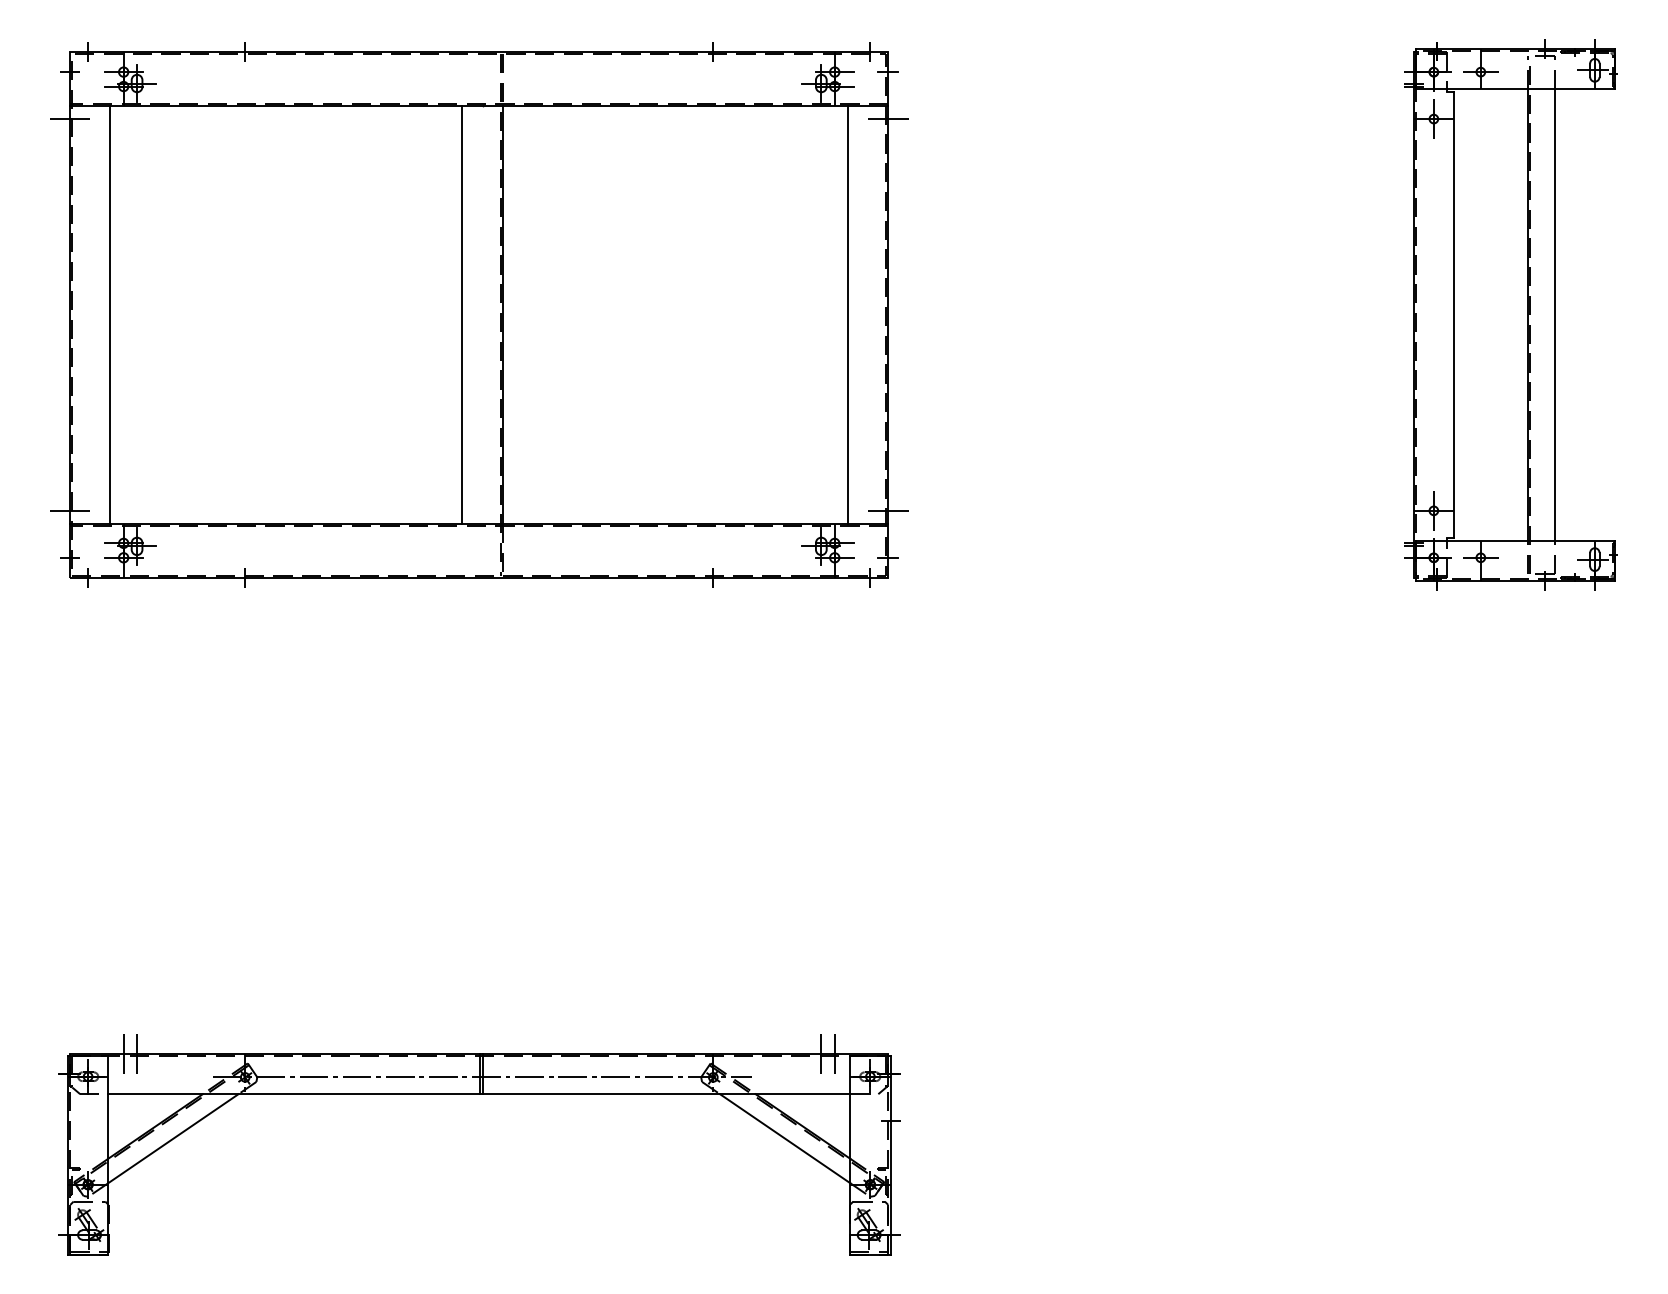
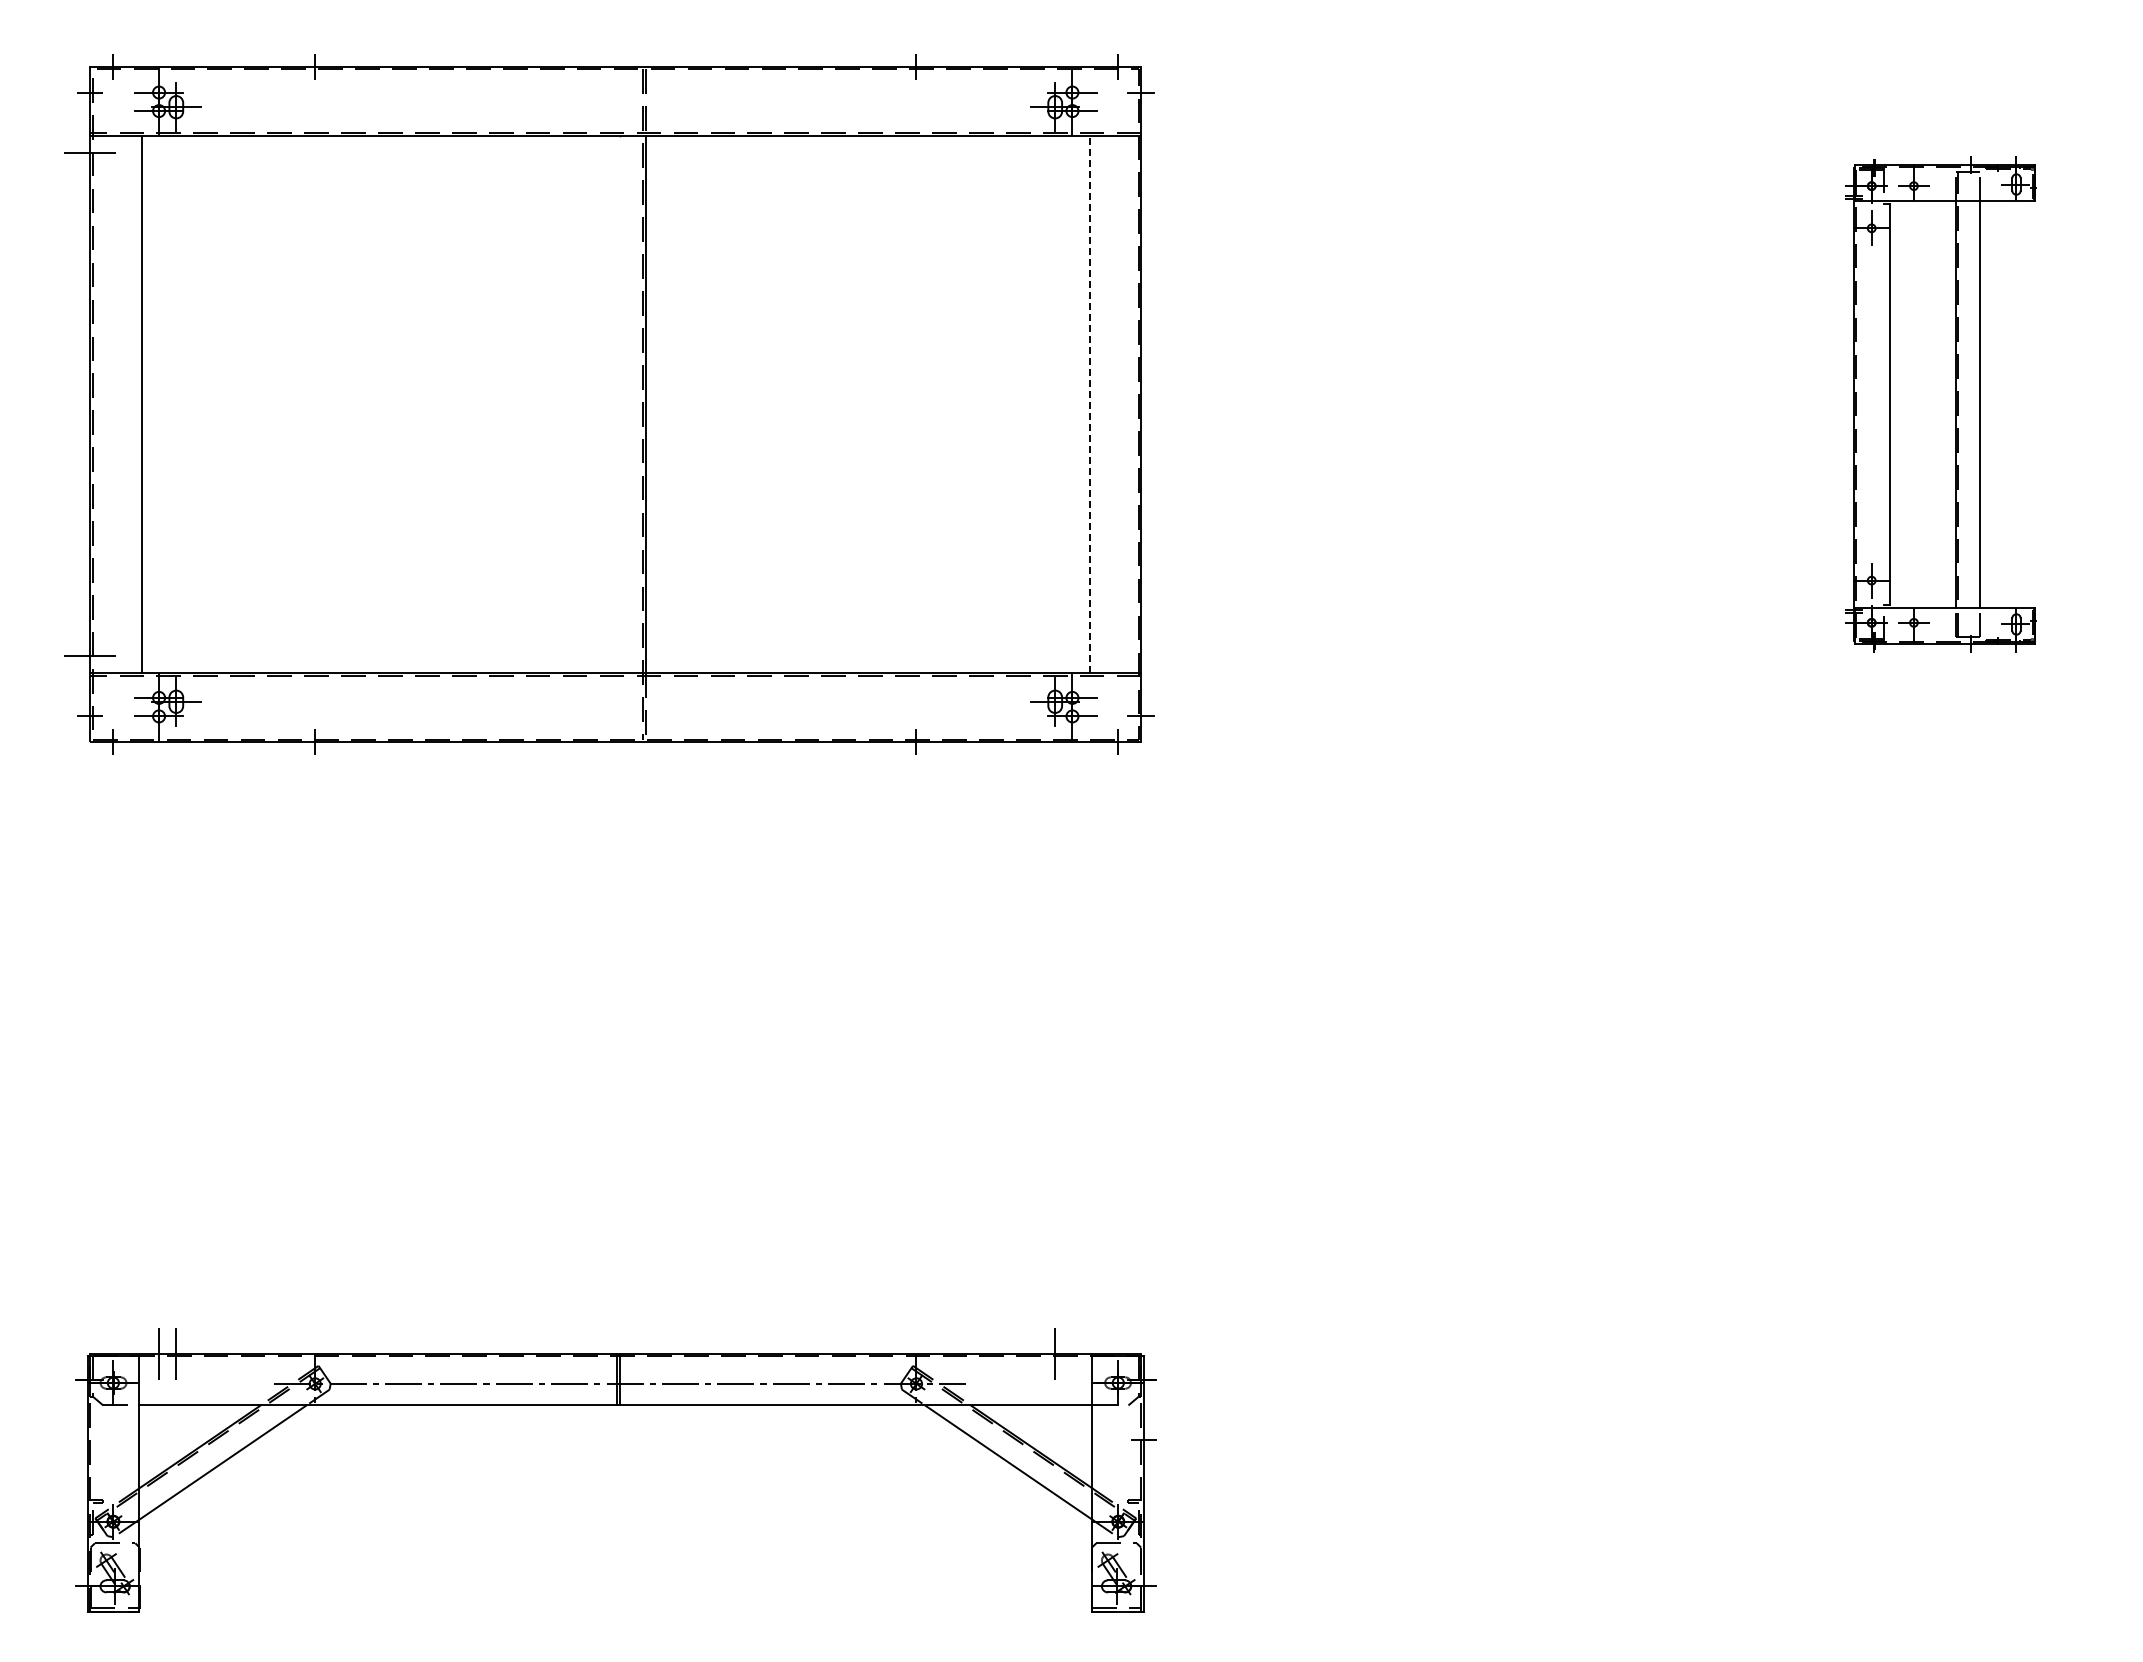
line: (888, 118) -> (1141, 152), removed
line: (462, 314) -> (594, 404), removed
line: (848, 314) -> (1089, 404), solid -> dashed
part: (1510, 314) -> (1940, 404), size x0.7
line: (888, 511) -> (1141, 656), removed
line: (834, 1053) -> (1072, 1353), removed

